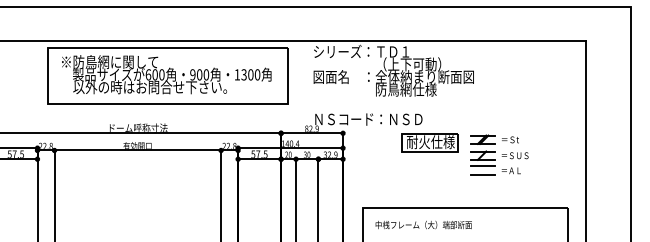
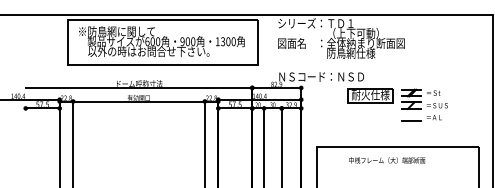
line: (482, 166) -> (411, 114), removed
text: (423, 224) -> (387, 160), moved

